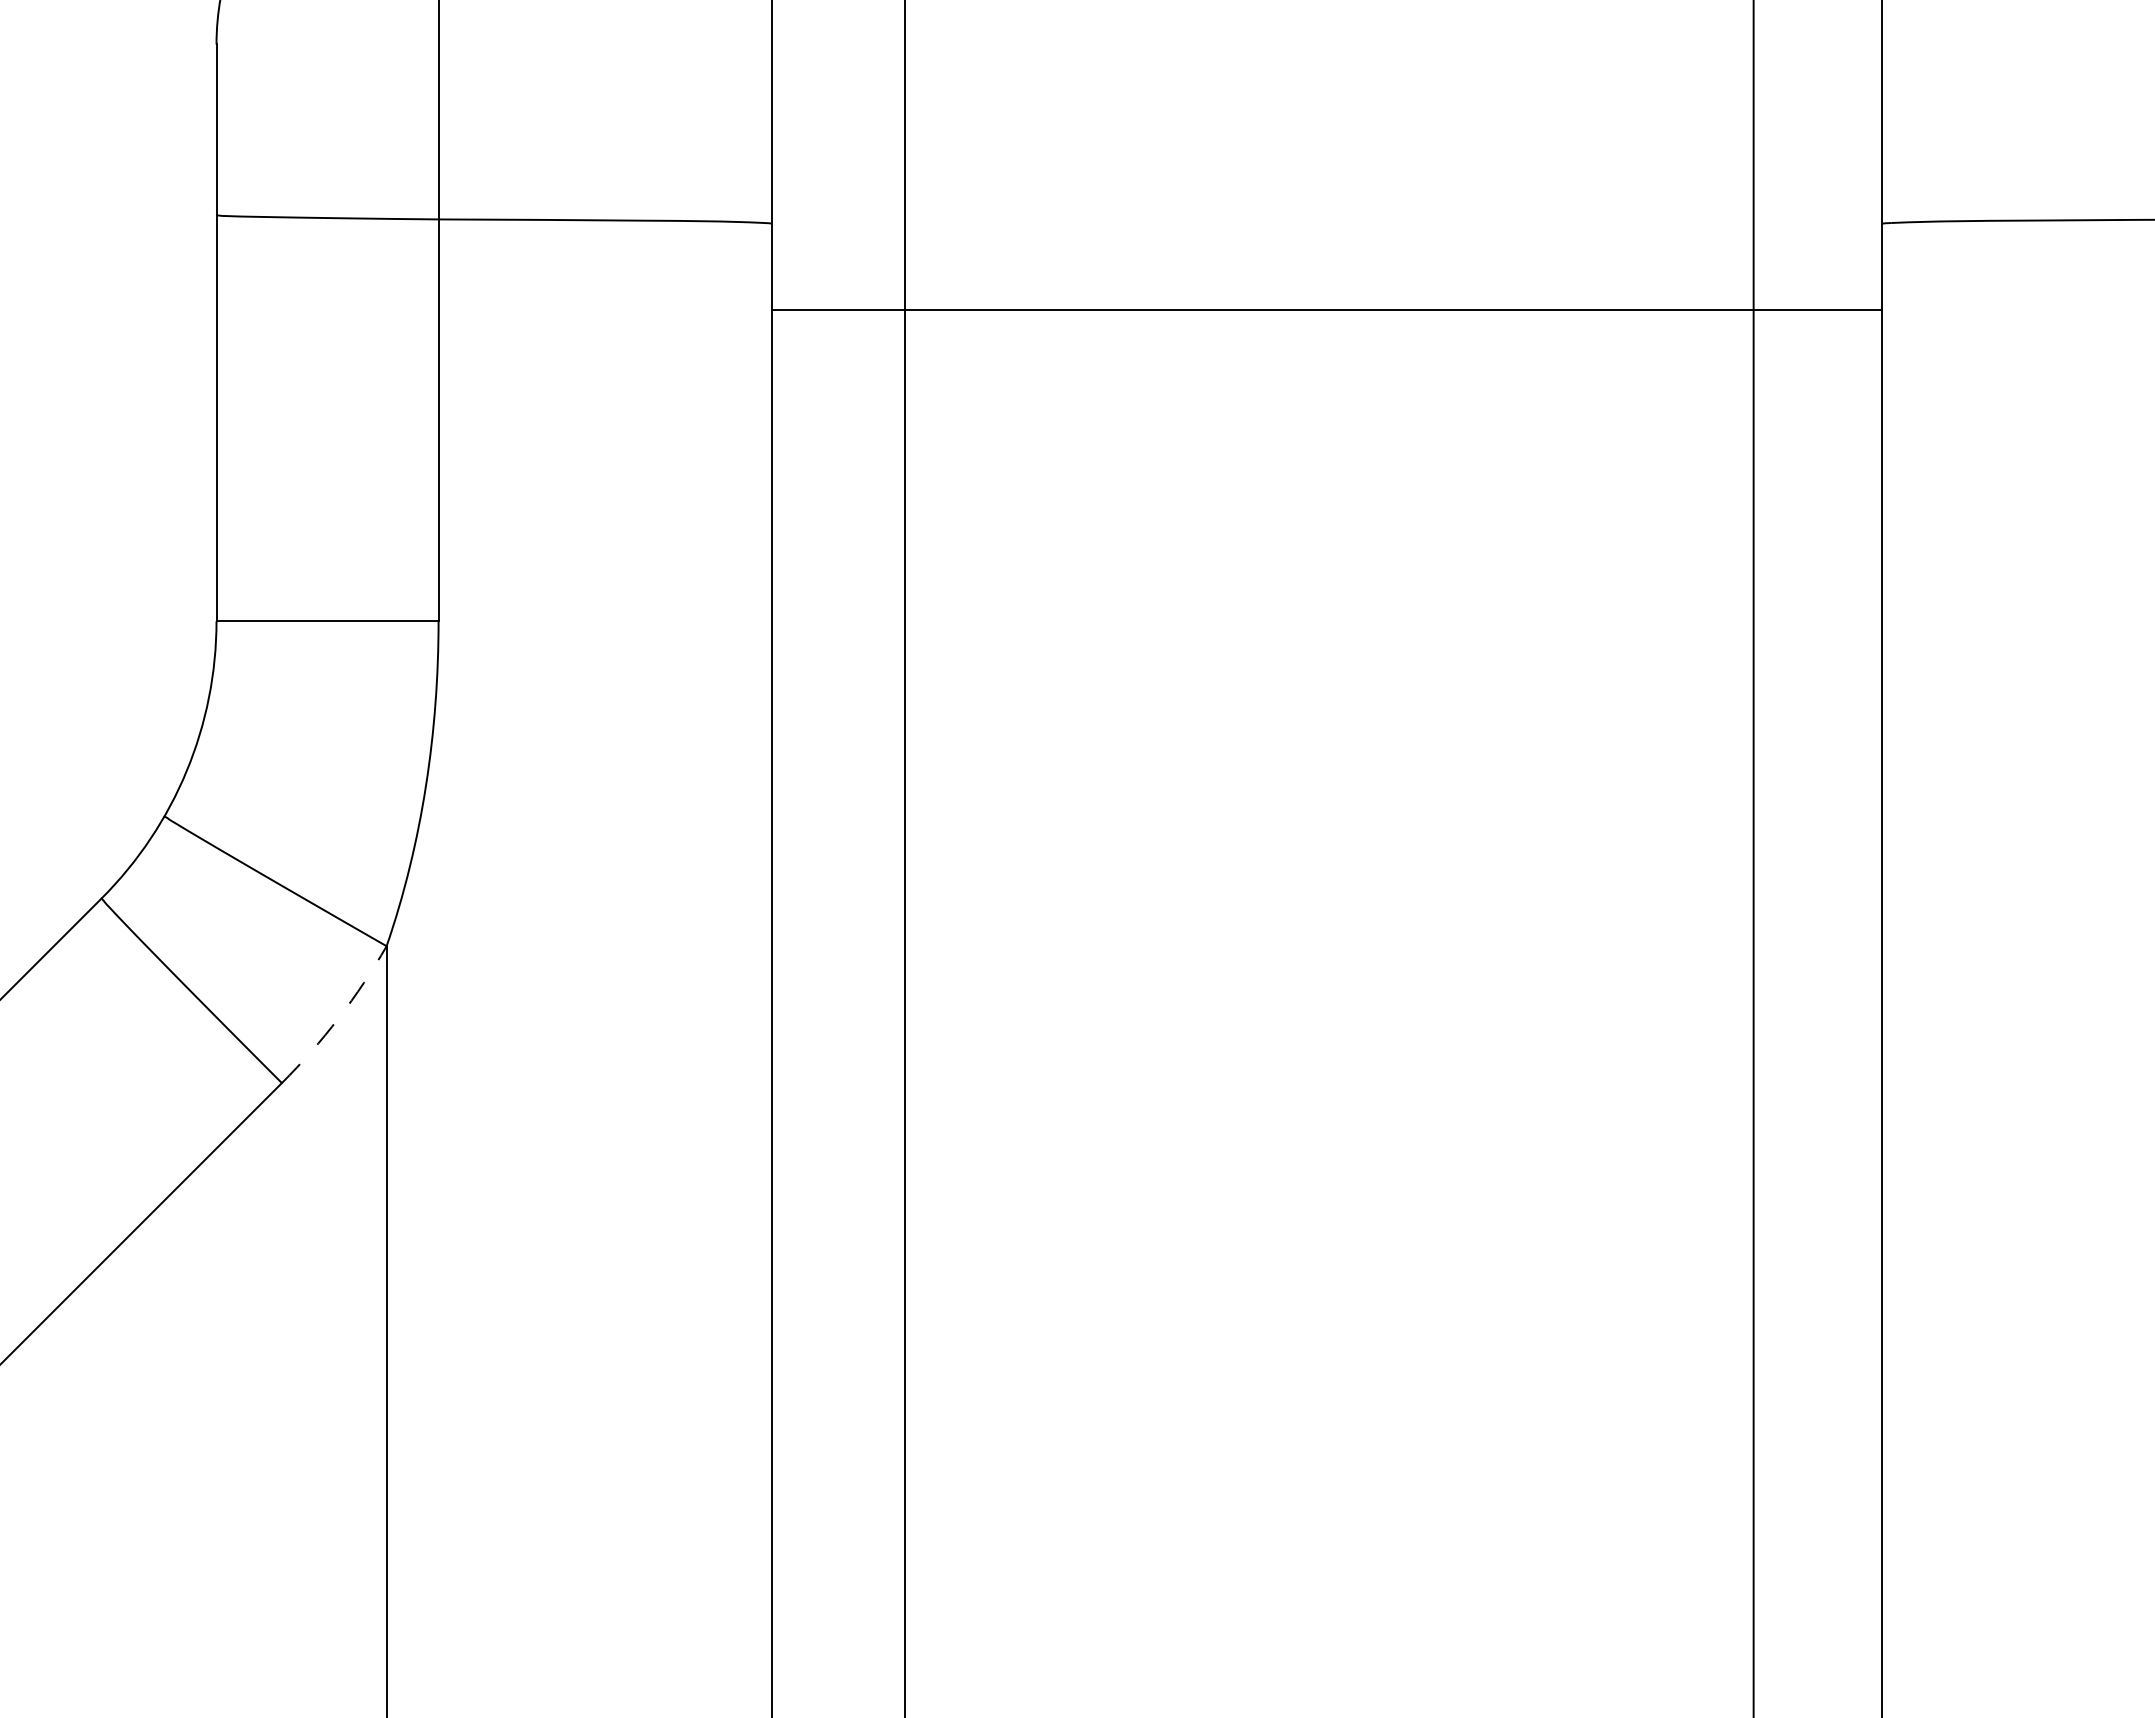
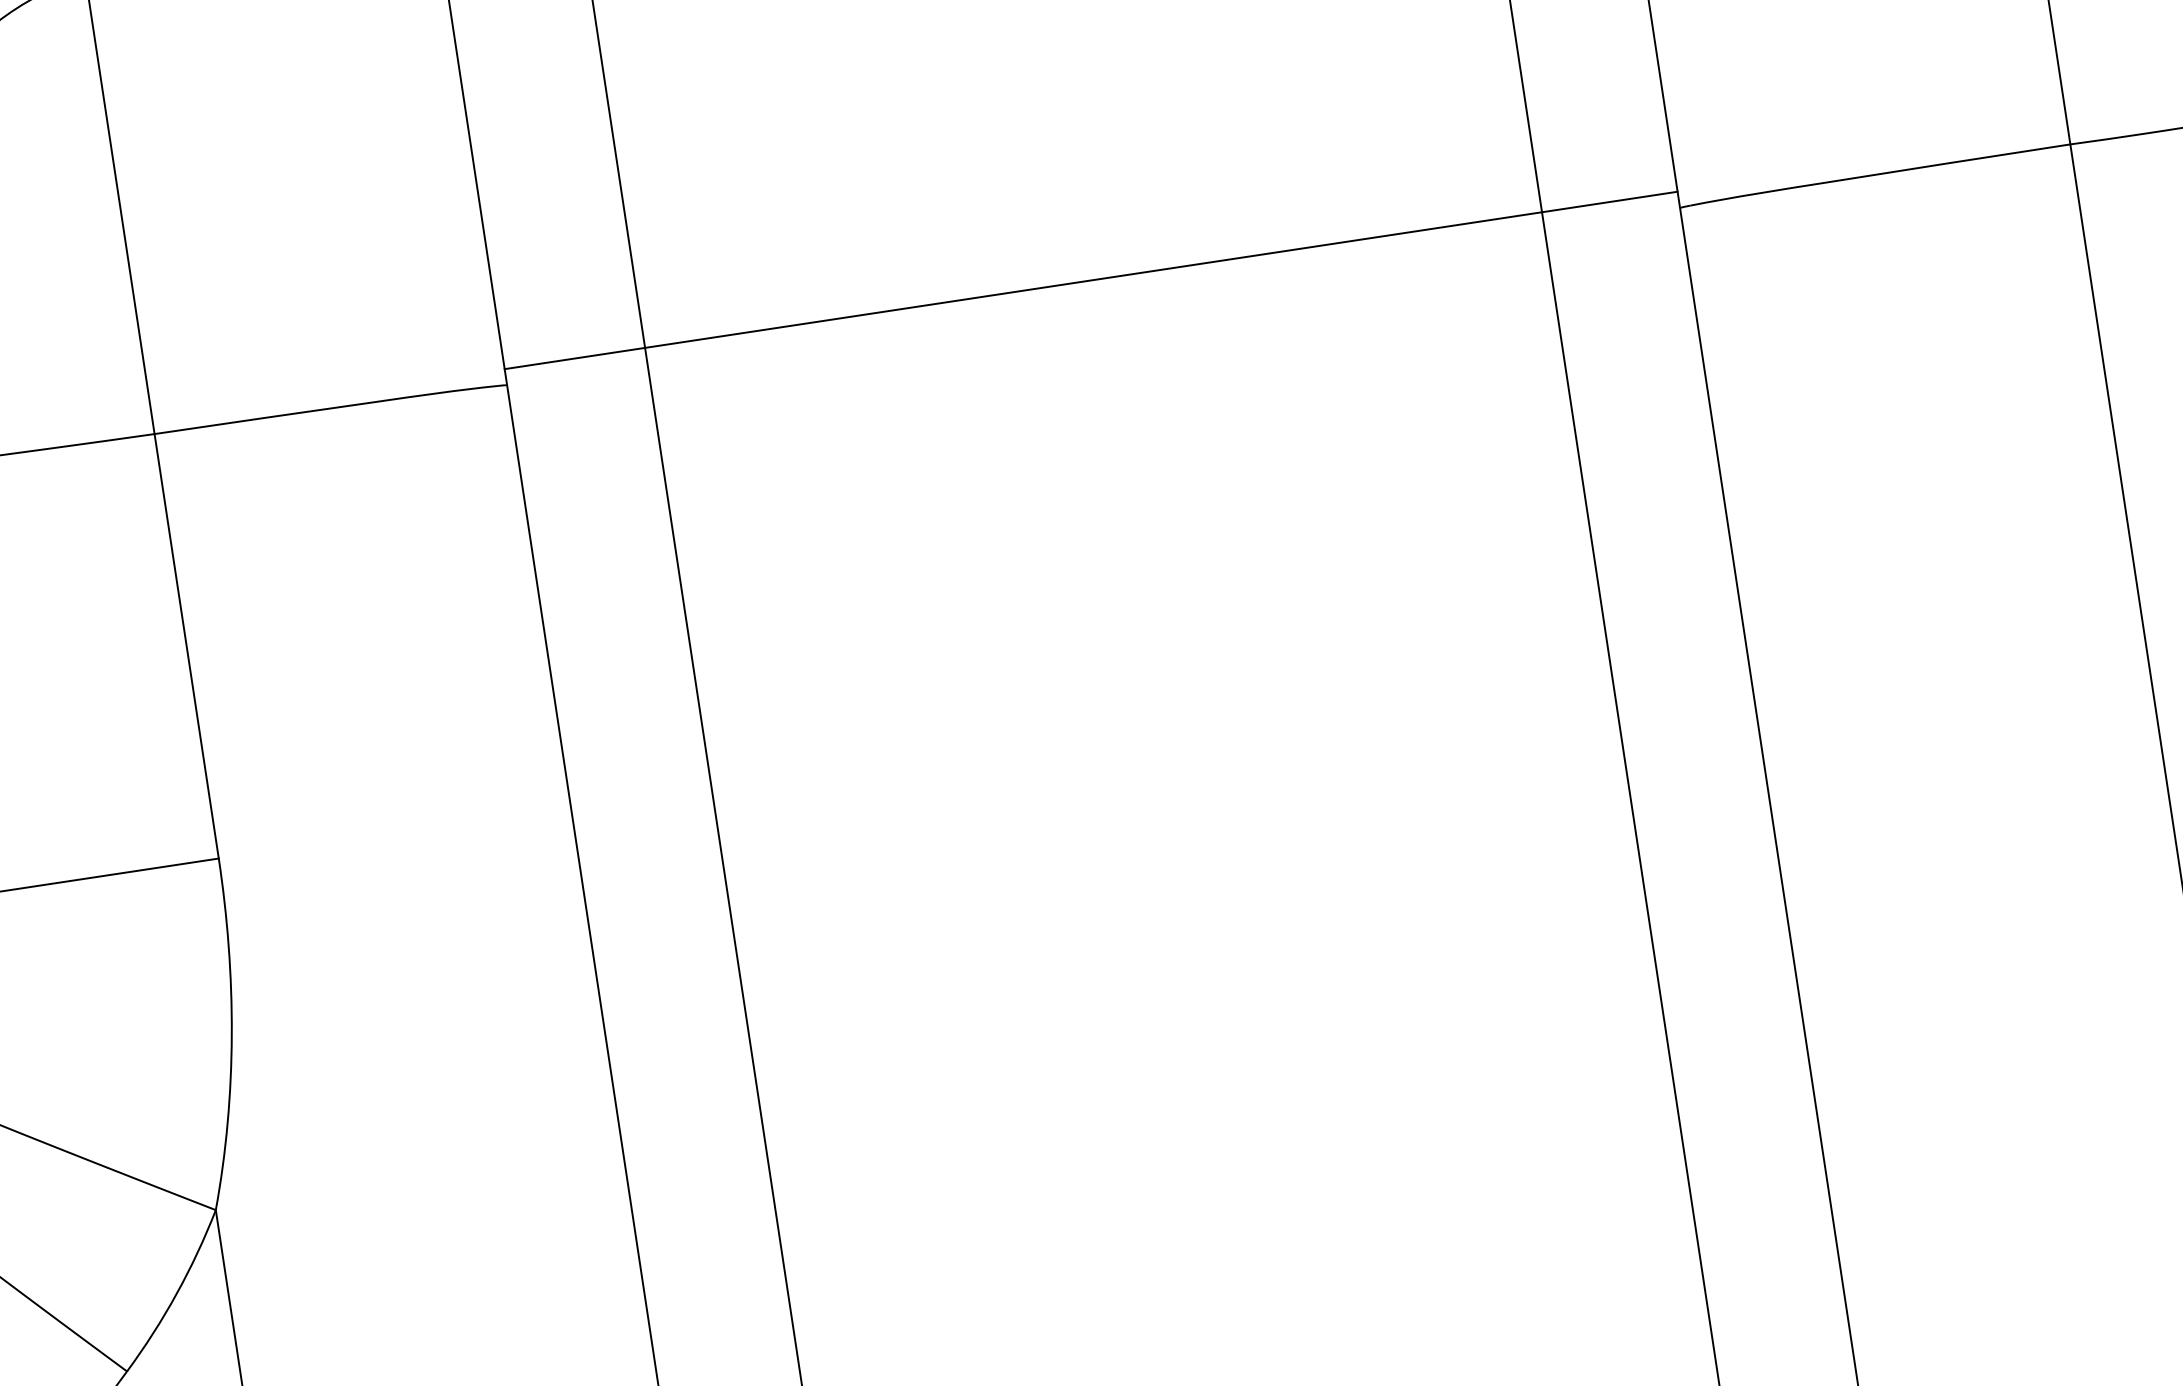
line: (1326, 310) -> (1090, 280), moved
arc: (338, 1018) -> (176, 1294), dashed -> solid

